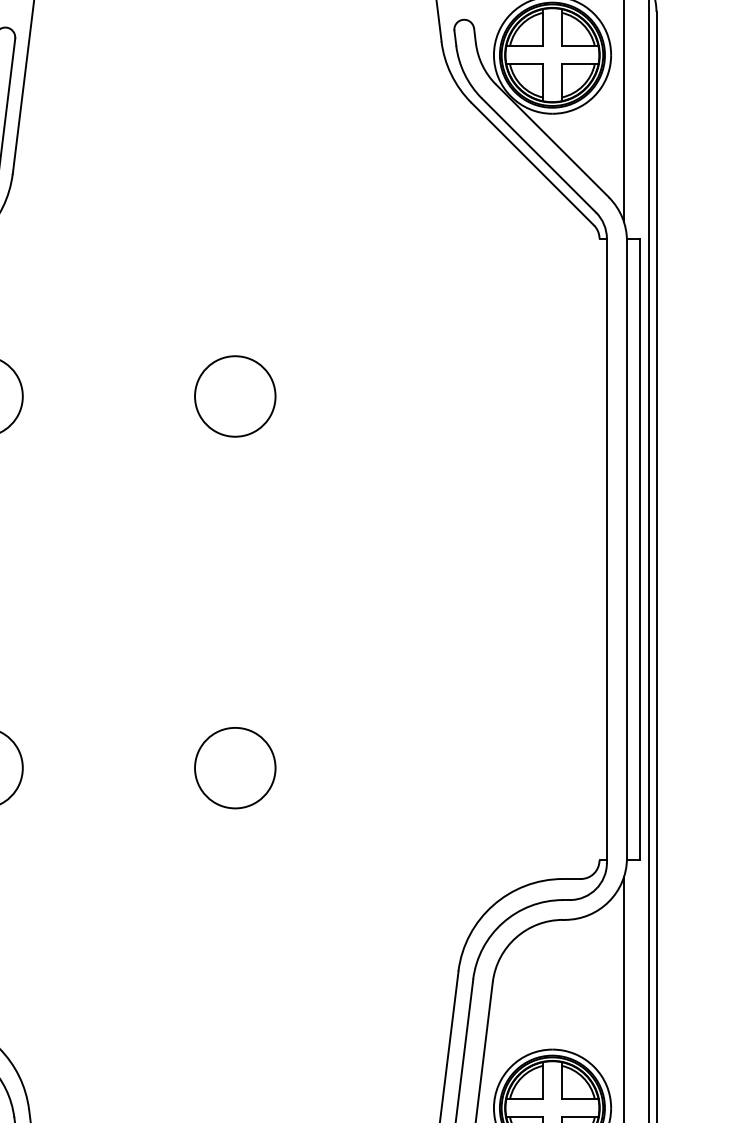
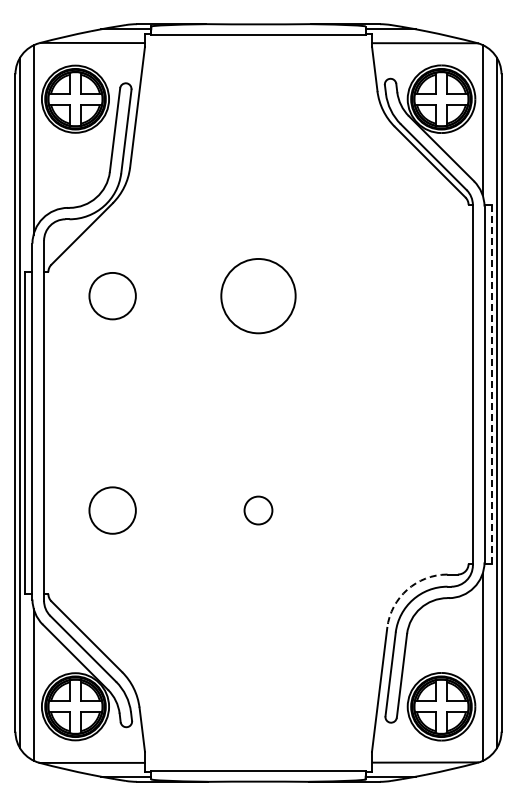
circle: (235, 395) -> (258, 295), size x1.6
line: (640, 549) -> (492, 384), solid -> dashed
circle: (235, 767) -> (258, 510), size x0.6
arc: (493, 904) -> (407, 589), solid -> dashed

